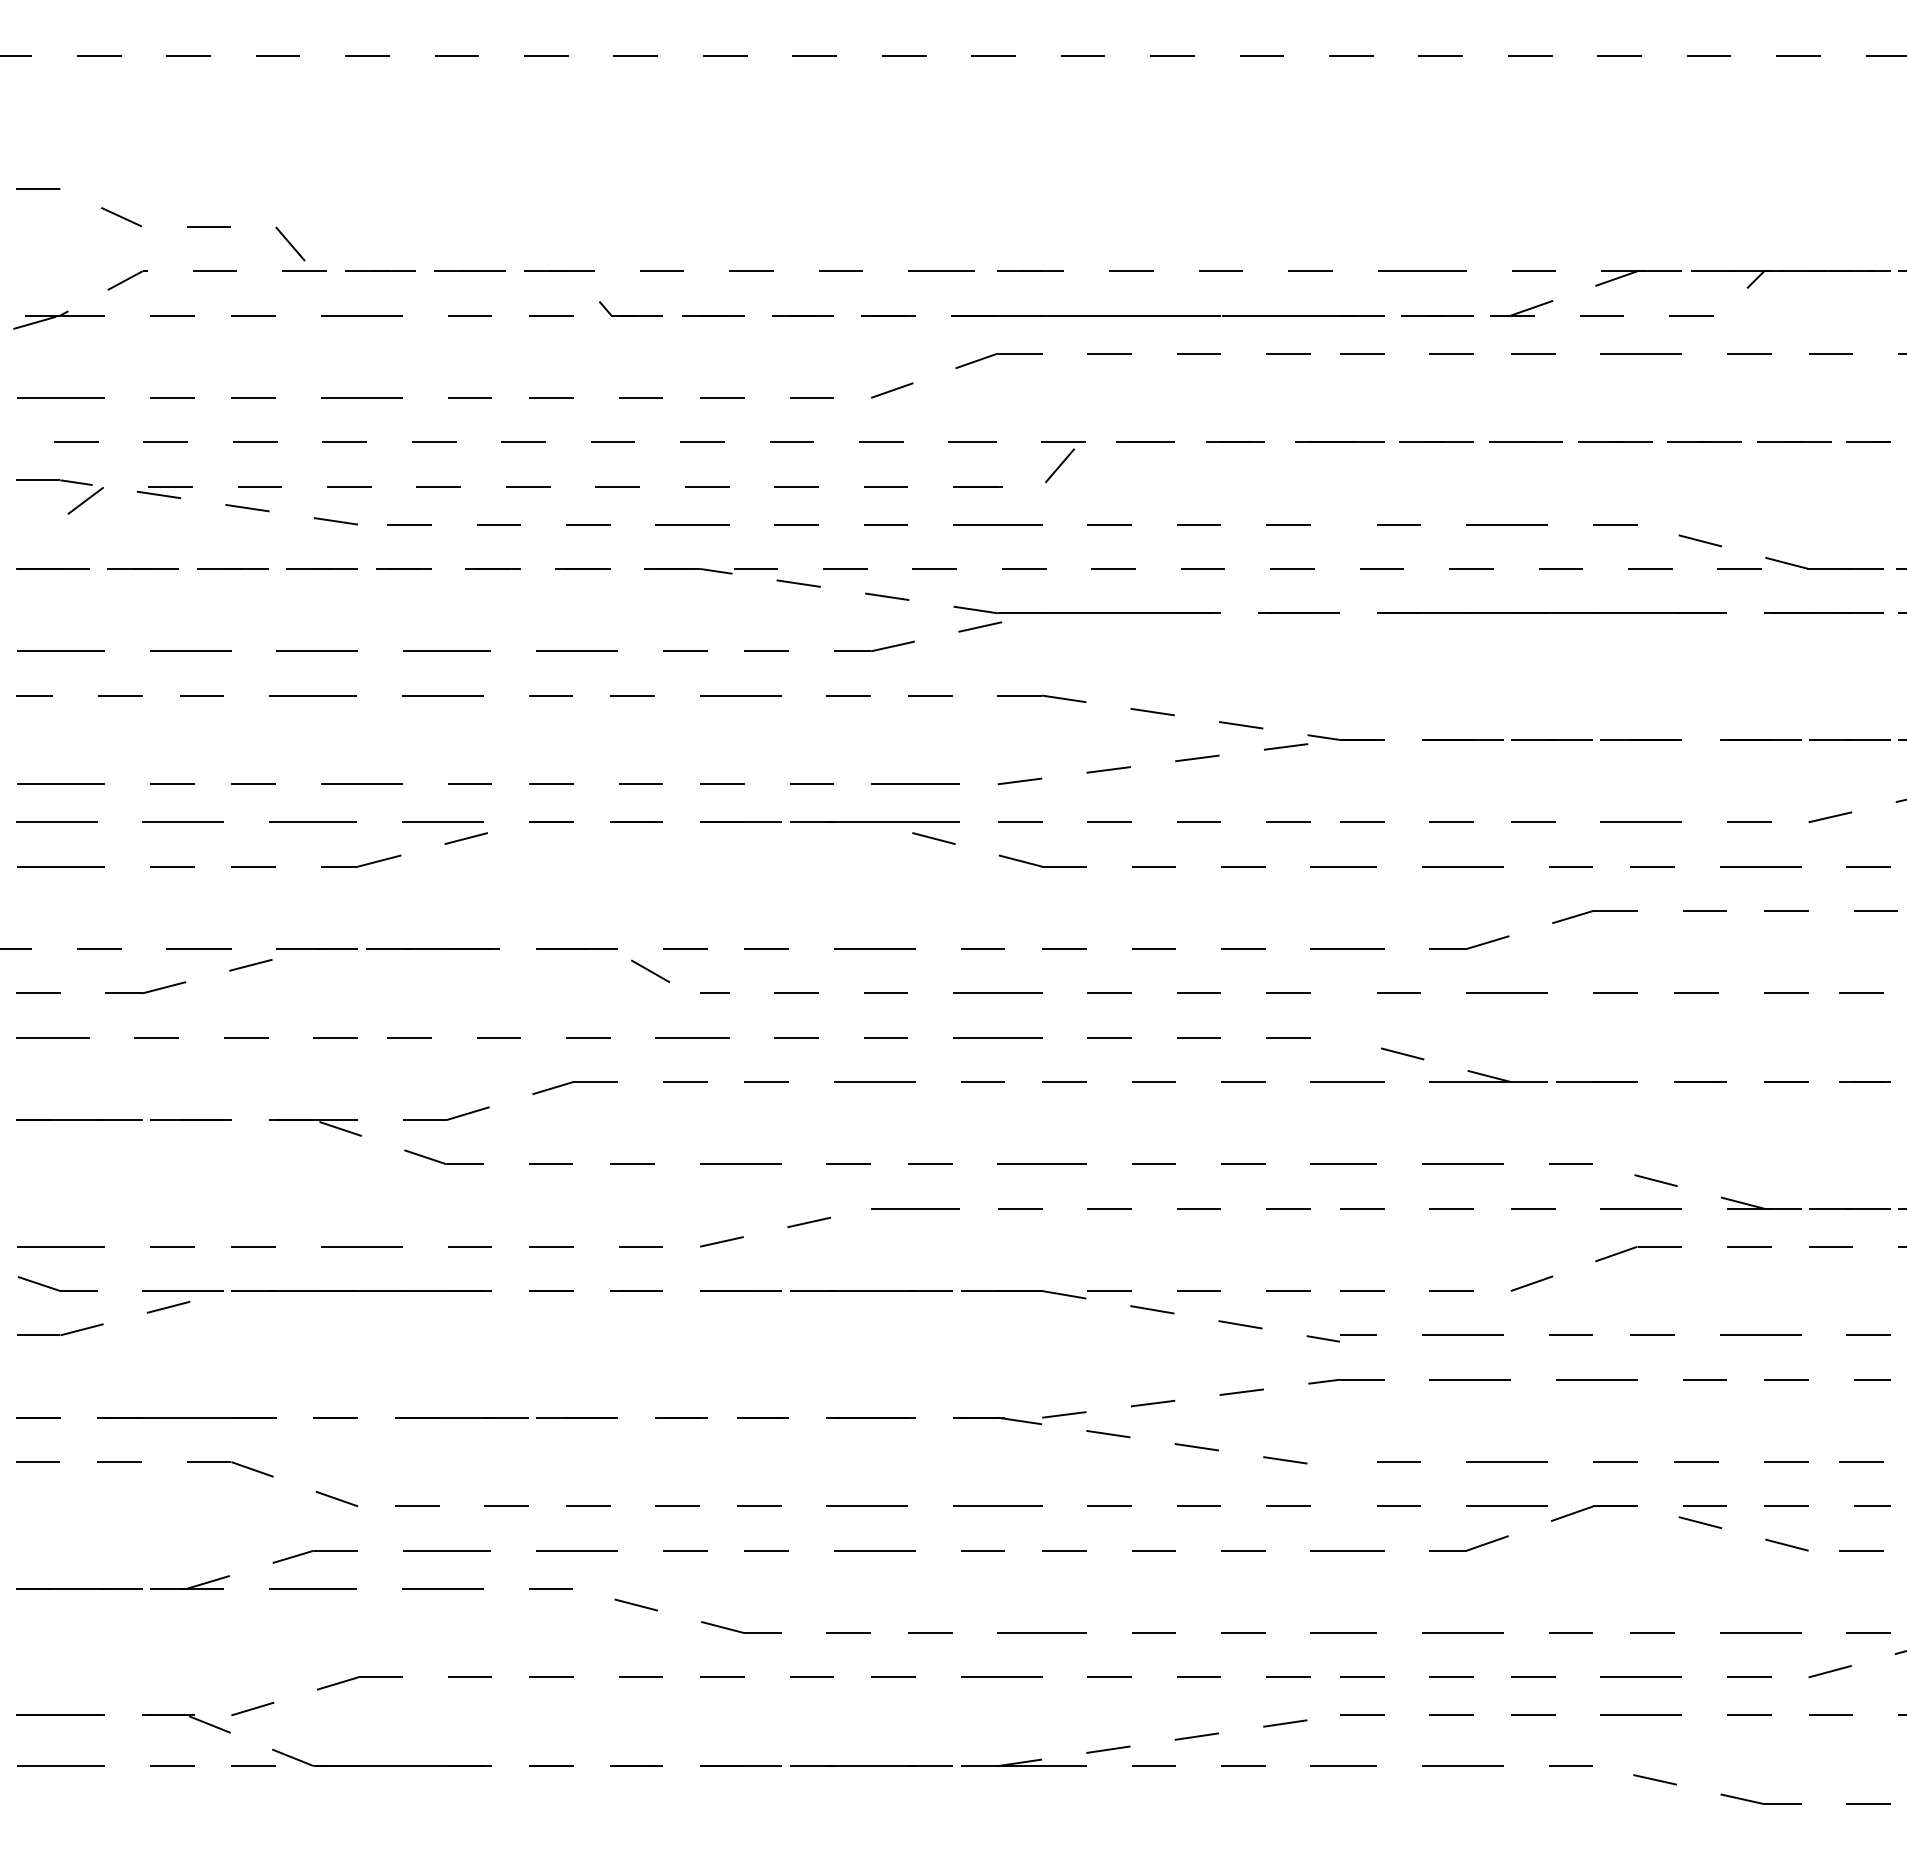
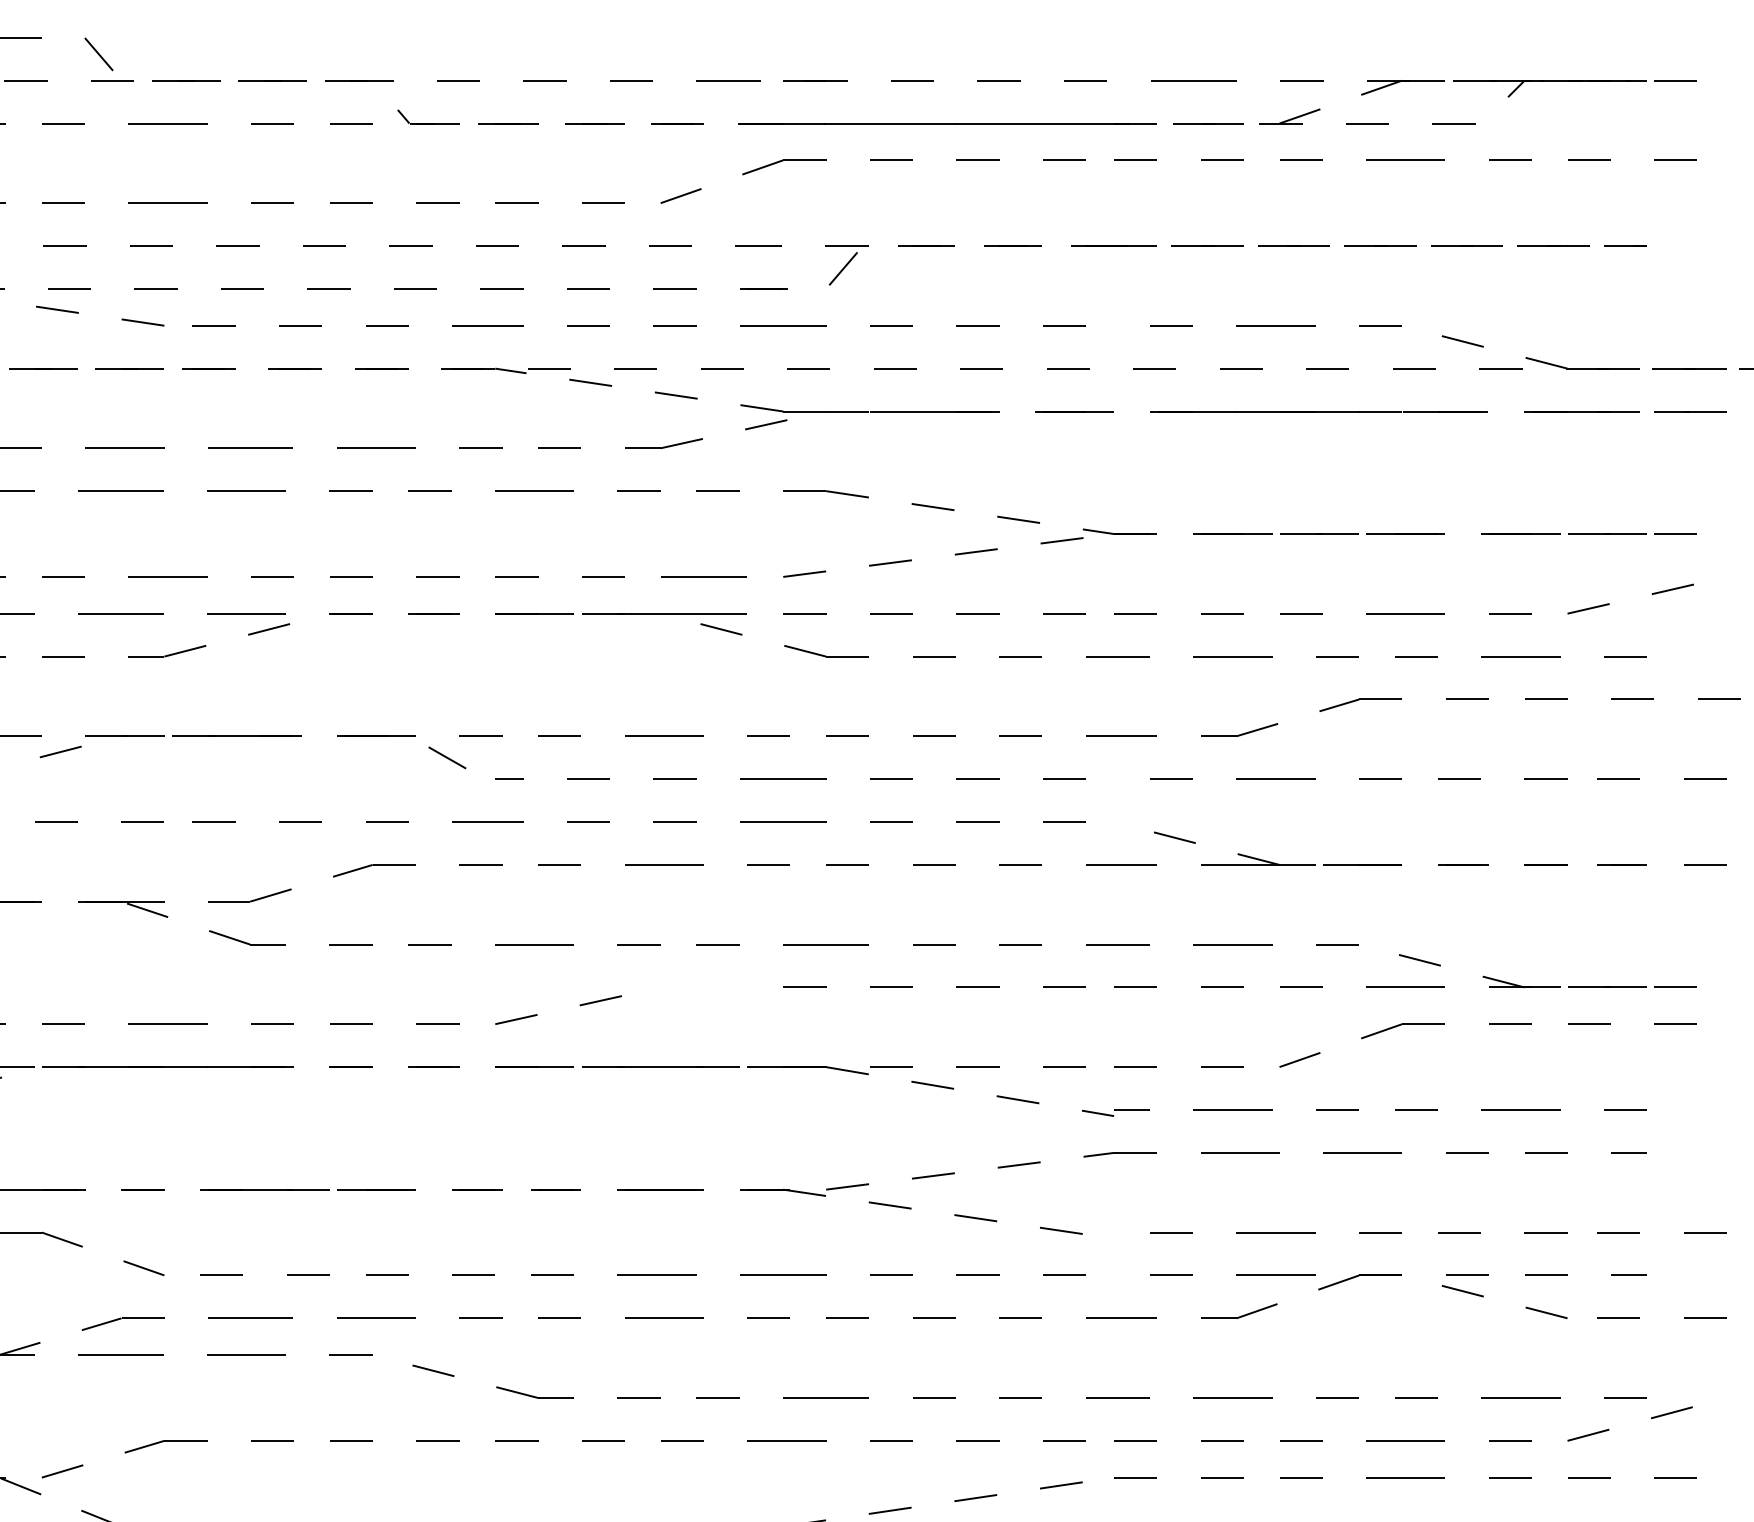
line: (915, 1208) -> (703, 987), removed

